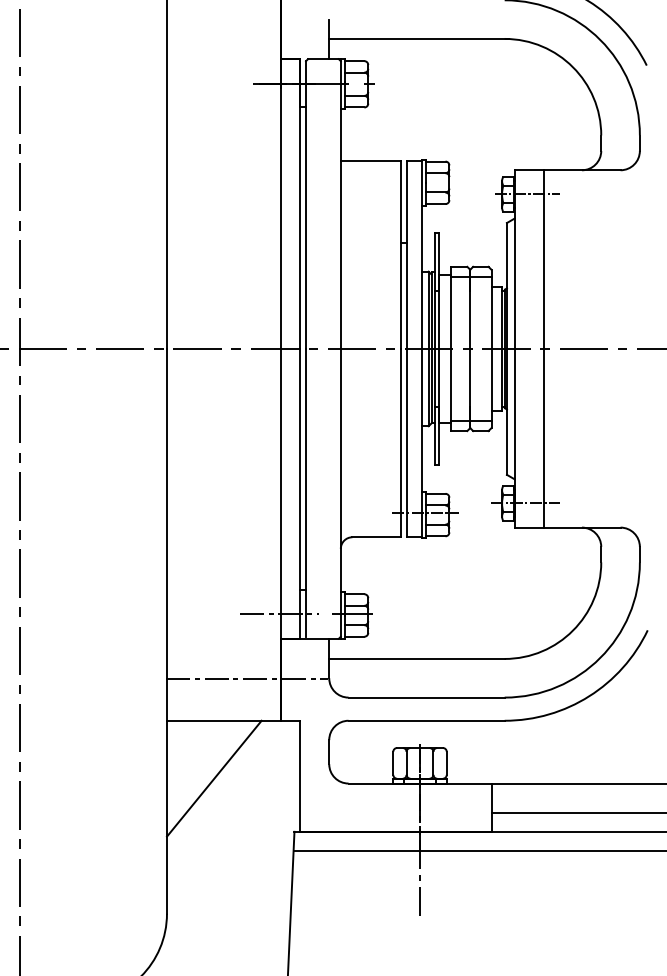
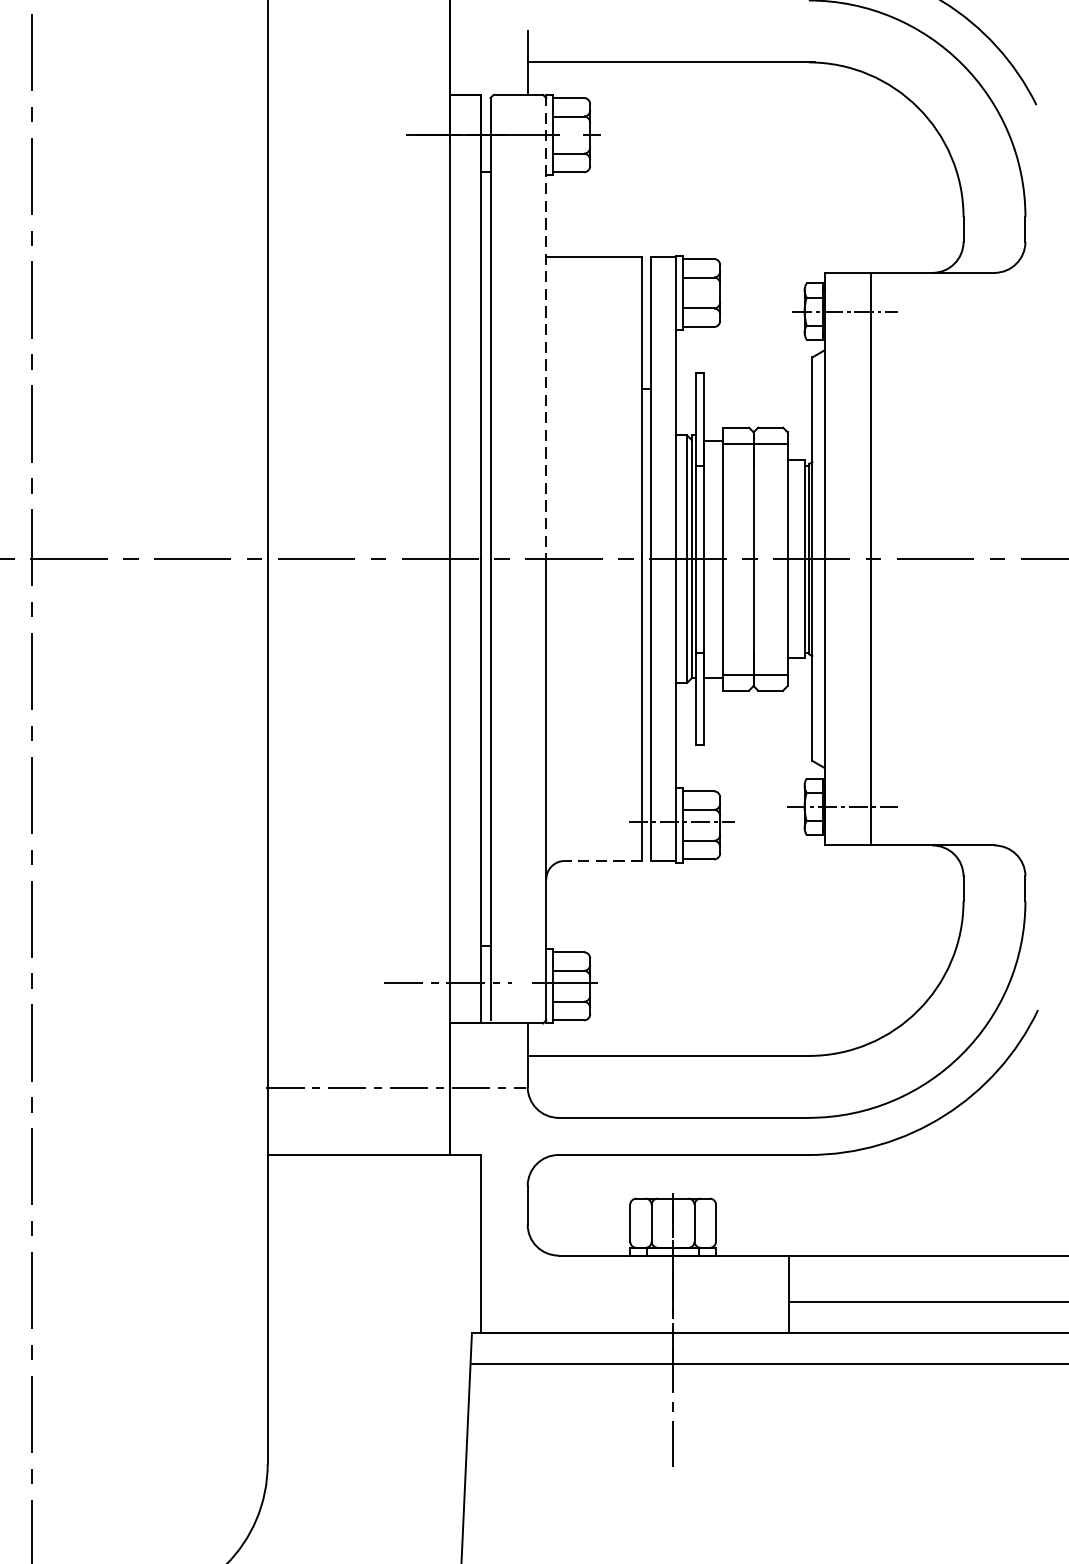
line: (340, 204) -> (545, 327), solid -> dashed
line: (376, 537) -> (603, 861), solid -> dashed
line: (213, 778) -> (342, 1247), removed

